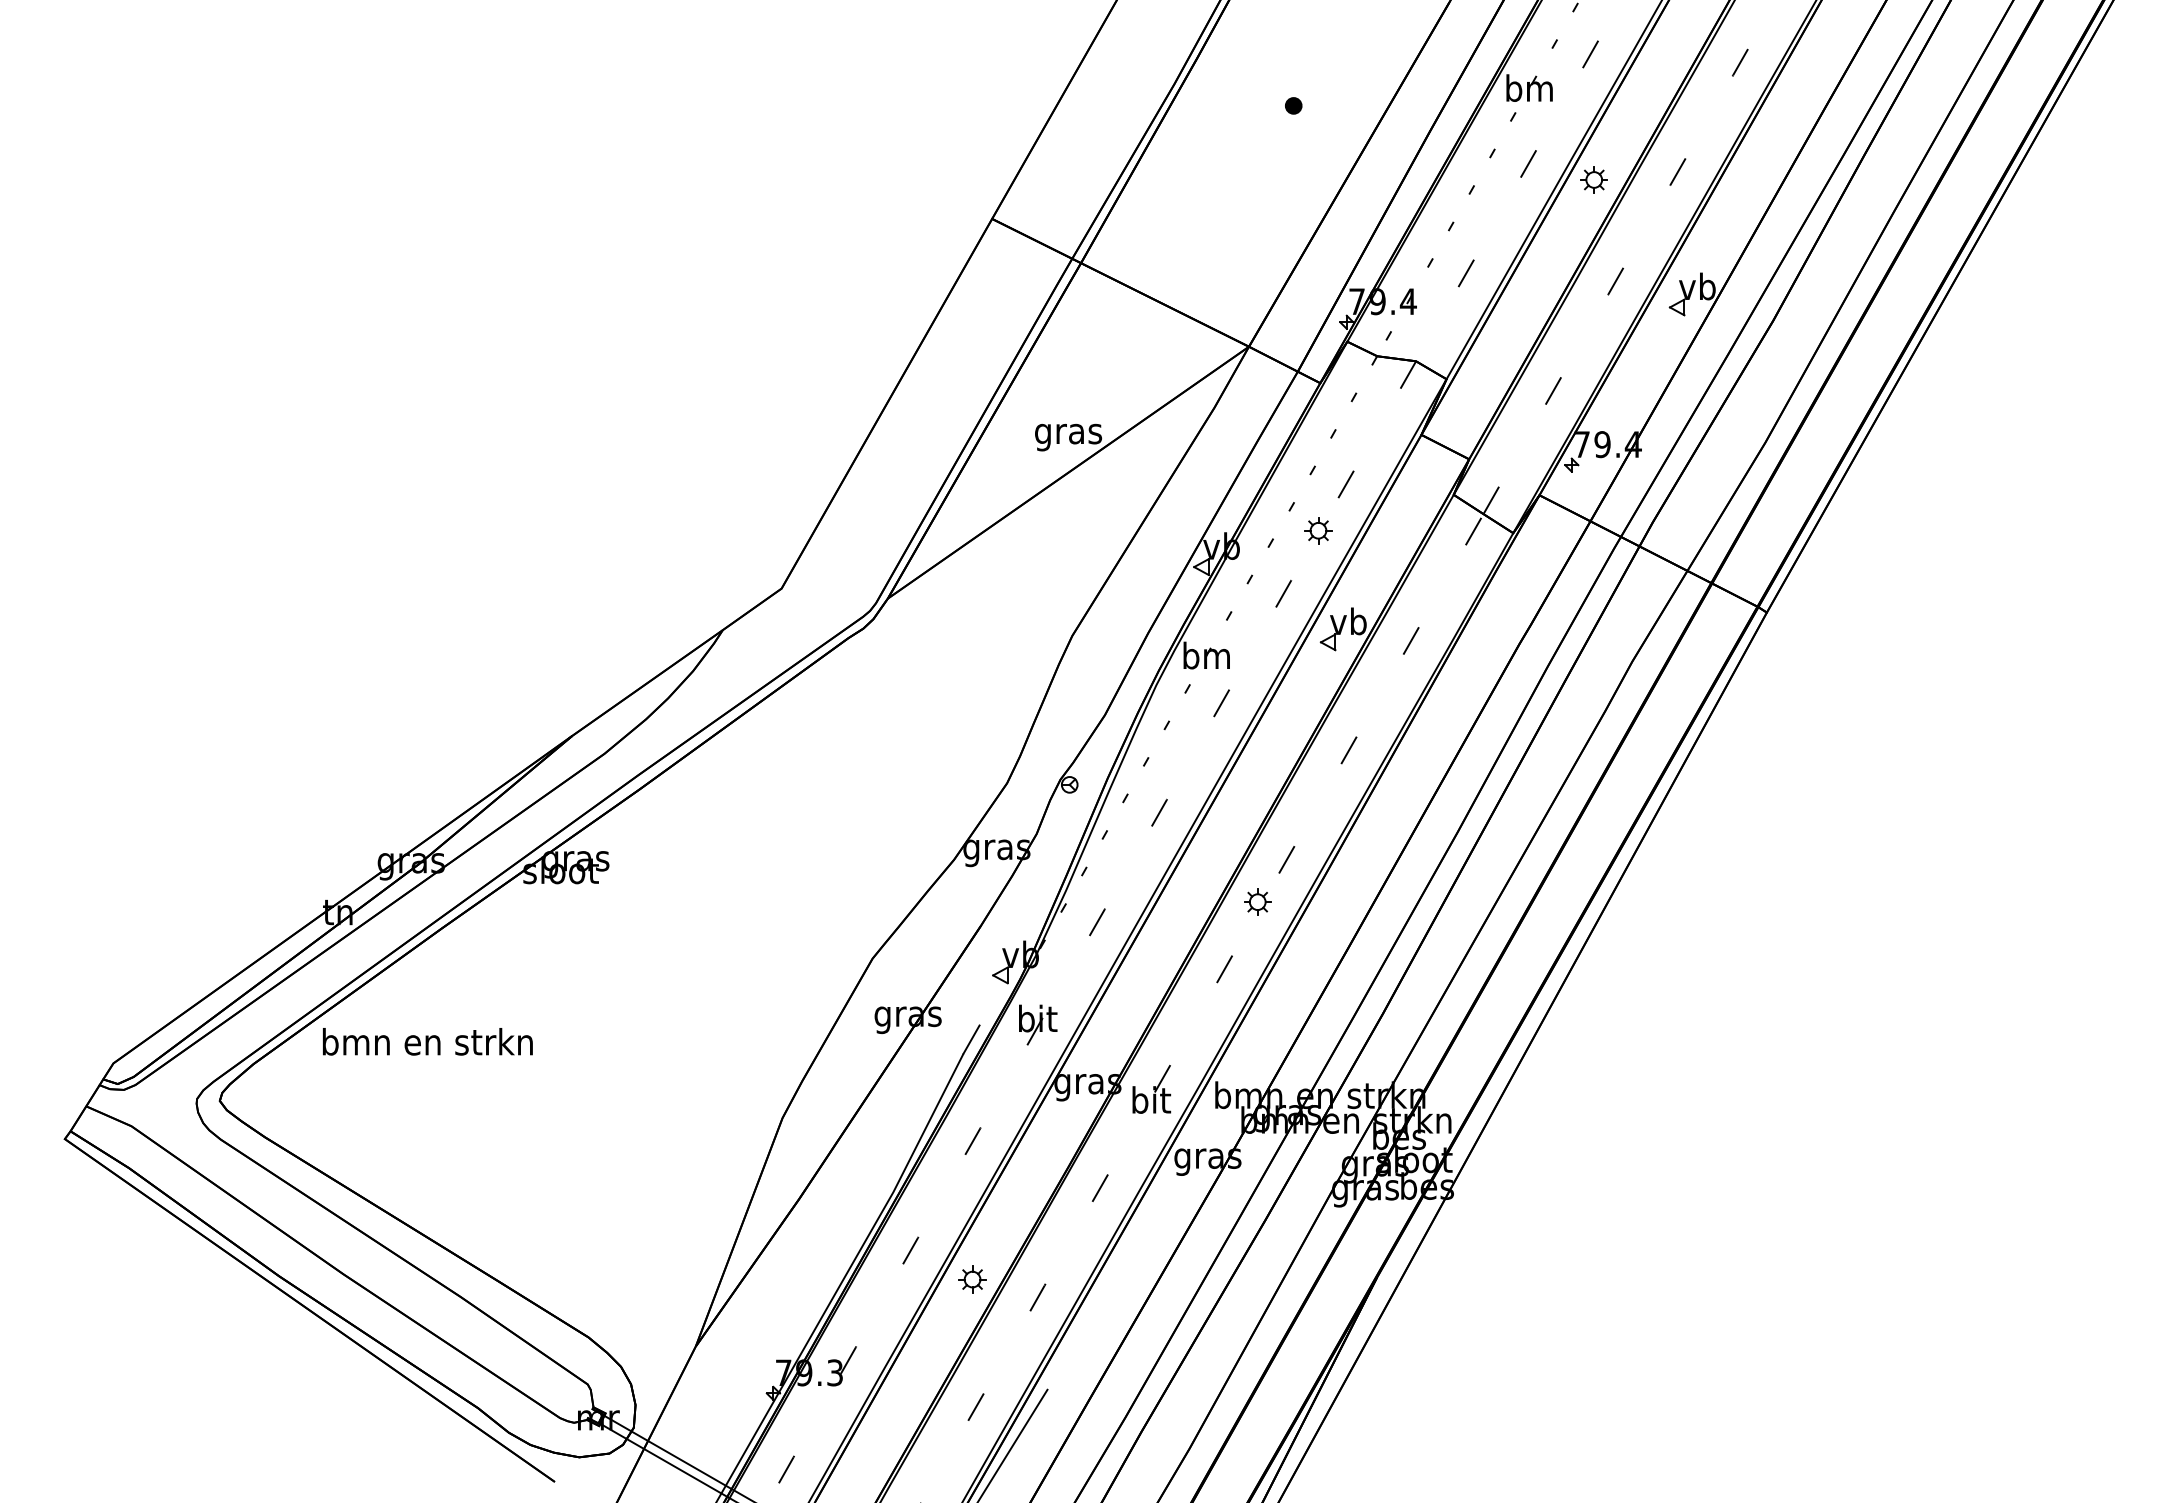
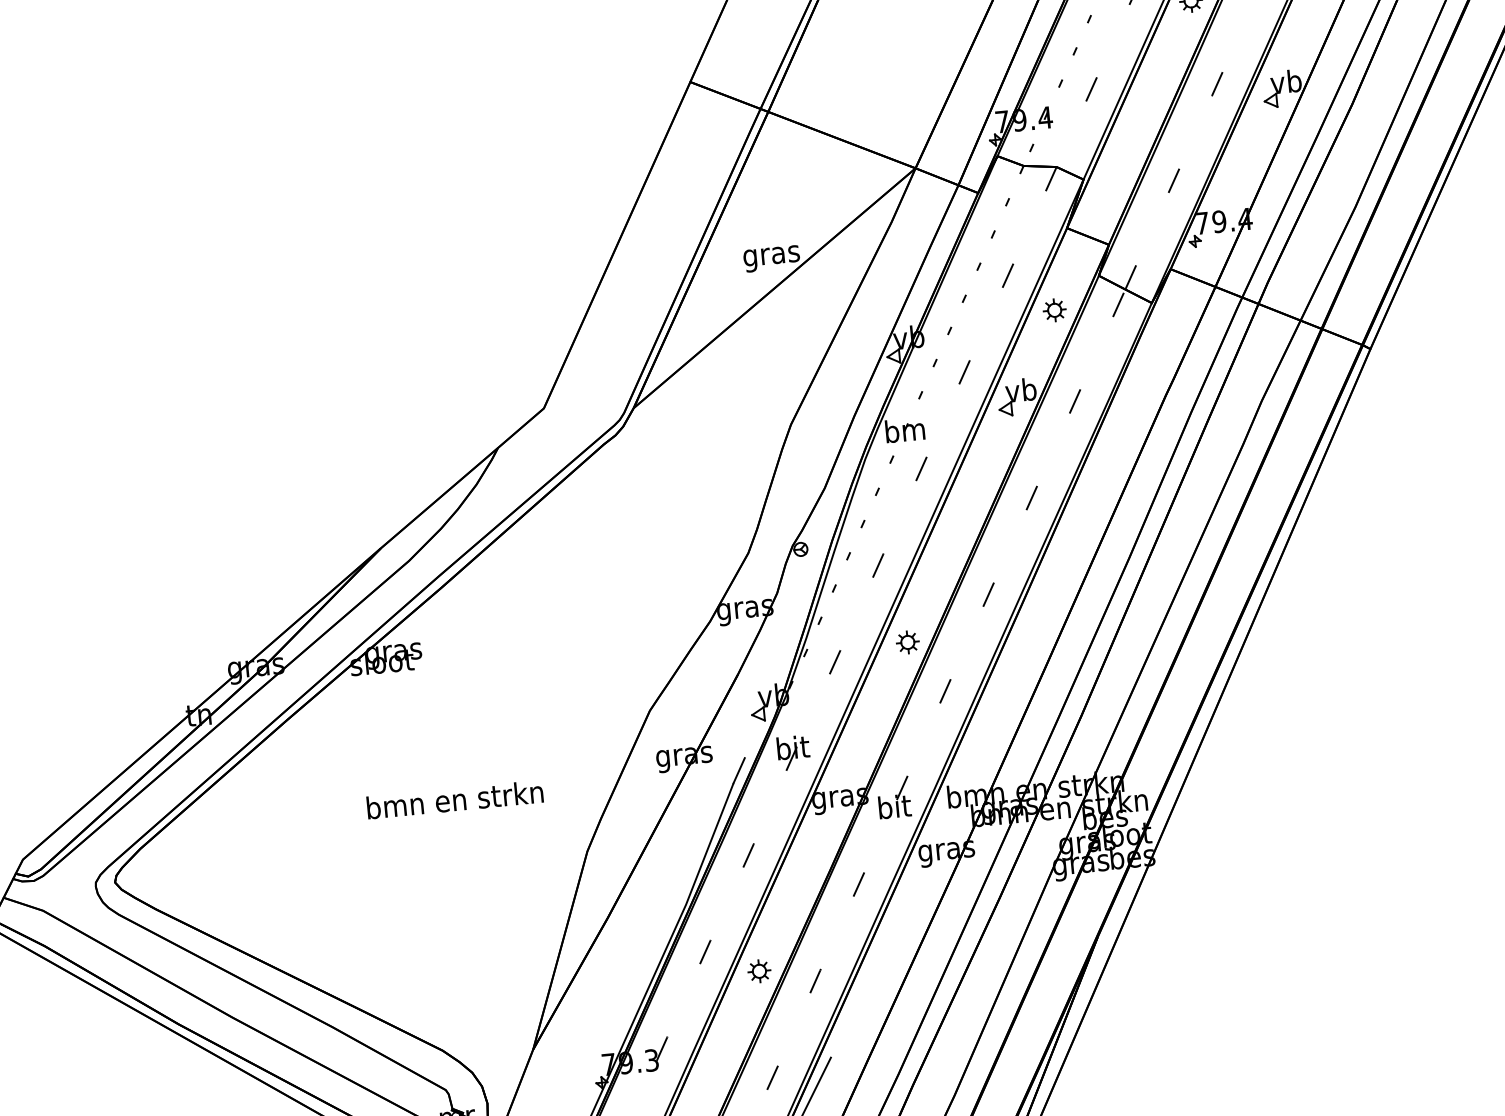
part: (1318, 530) -> (1054, 310), moved
part: (1257, 901) -> (907, 641), moved
text: (427, 1041) -> (454, 799), moved

